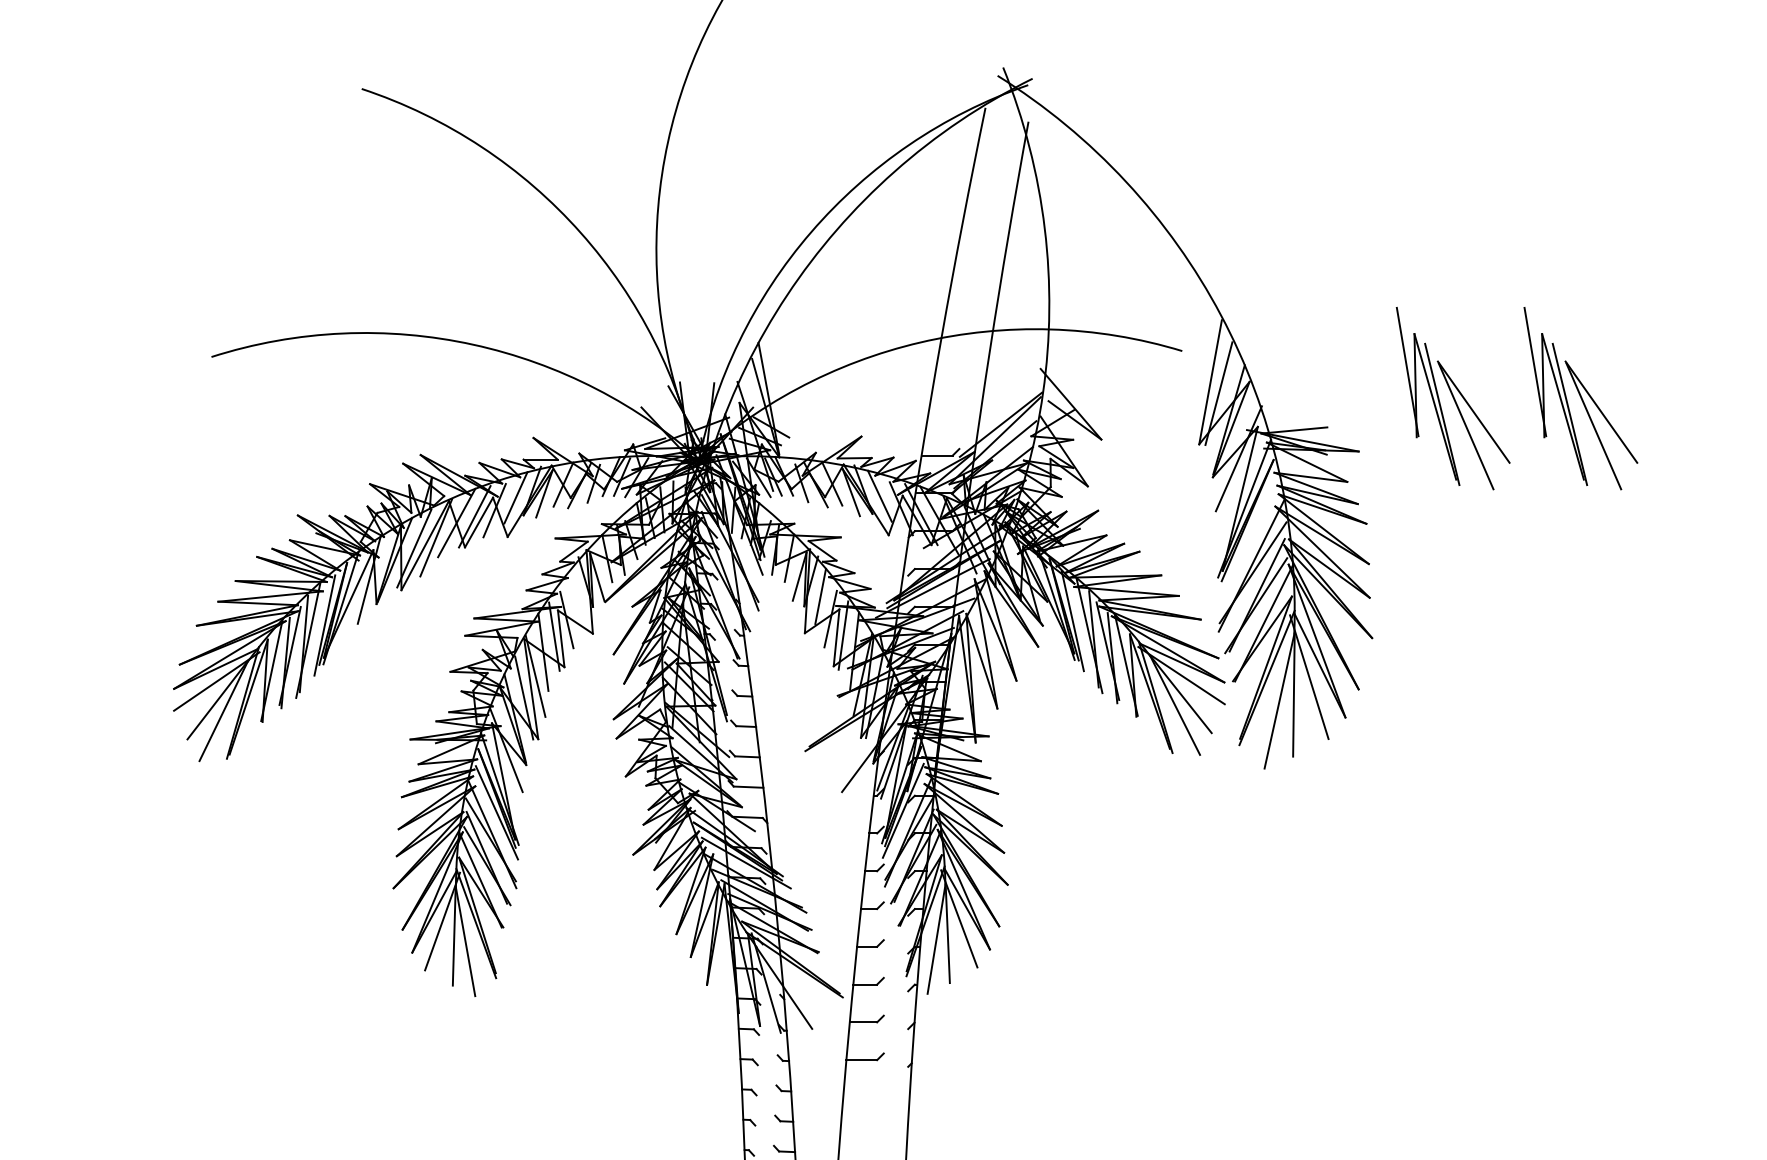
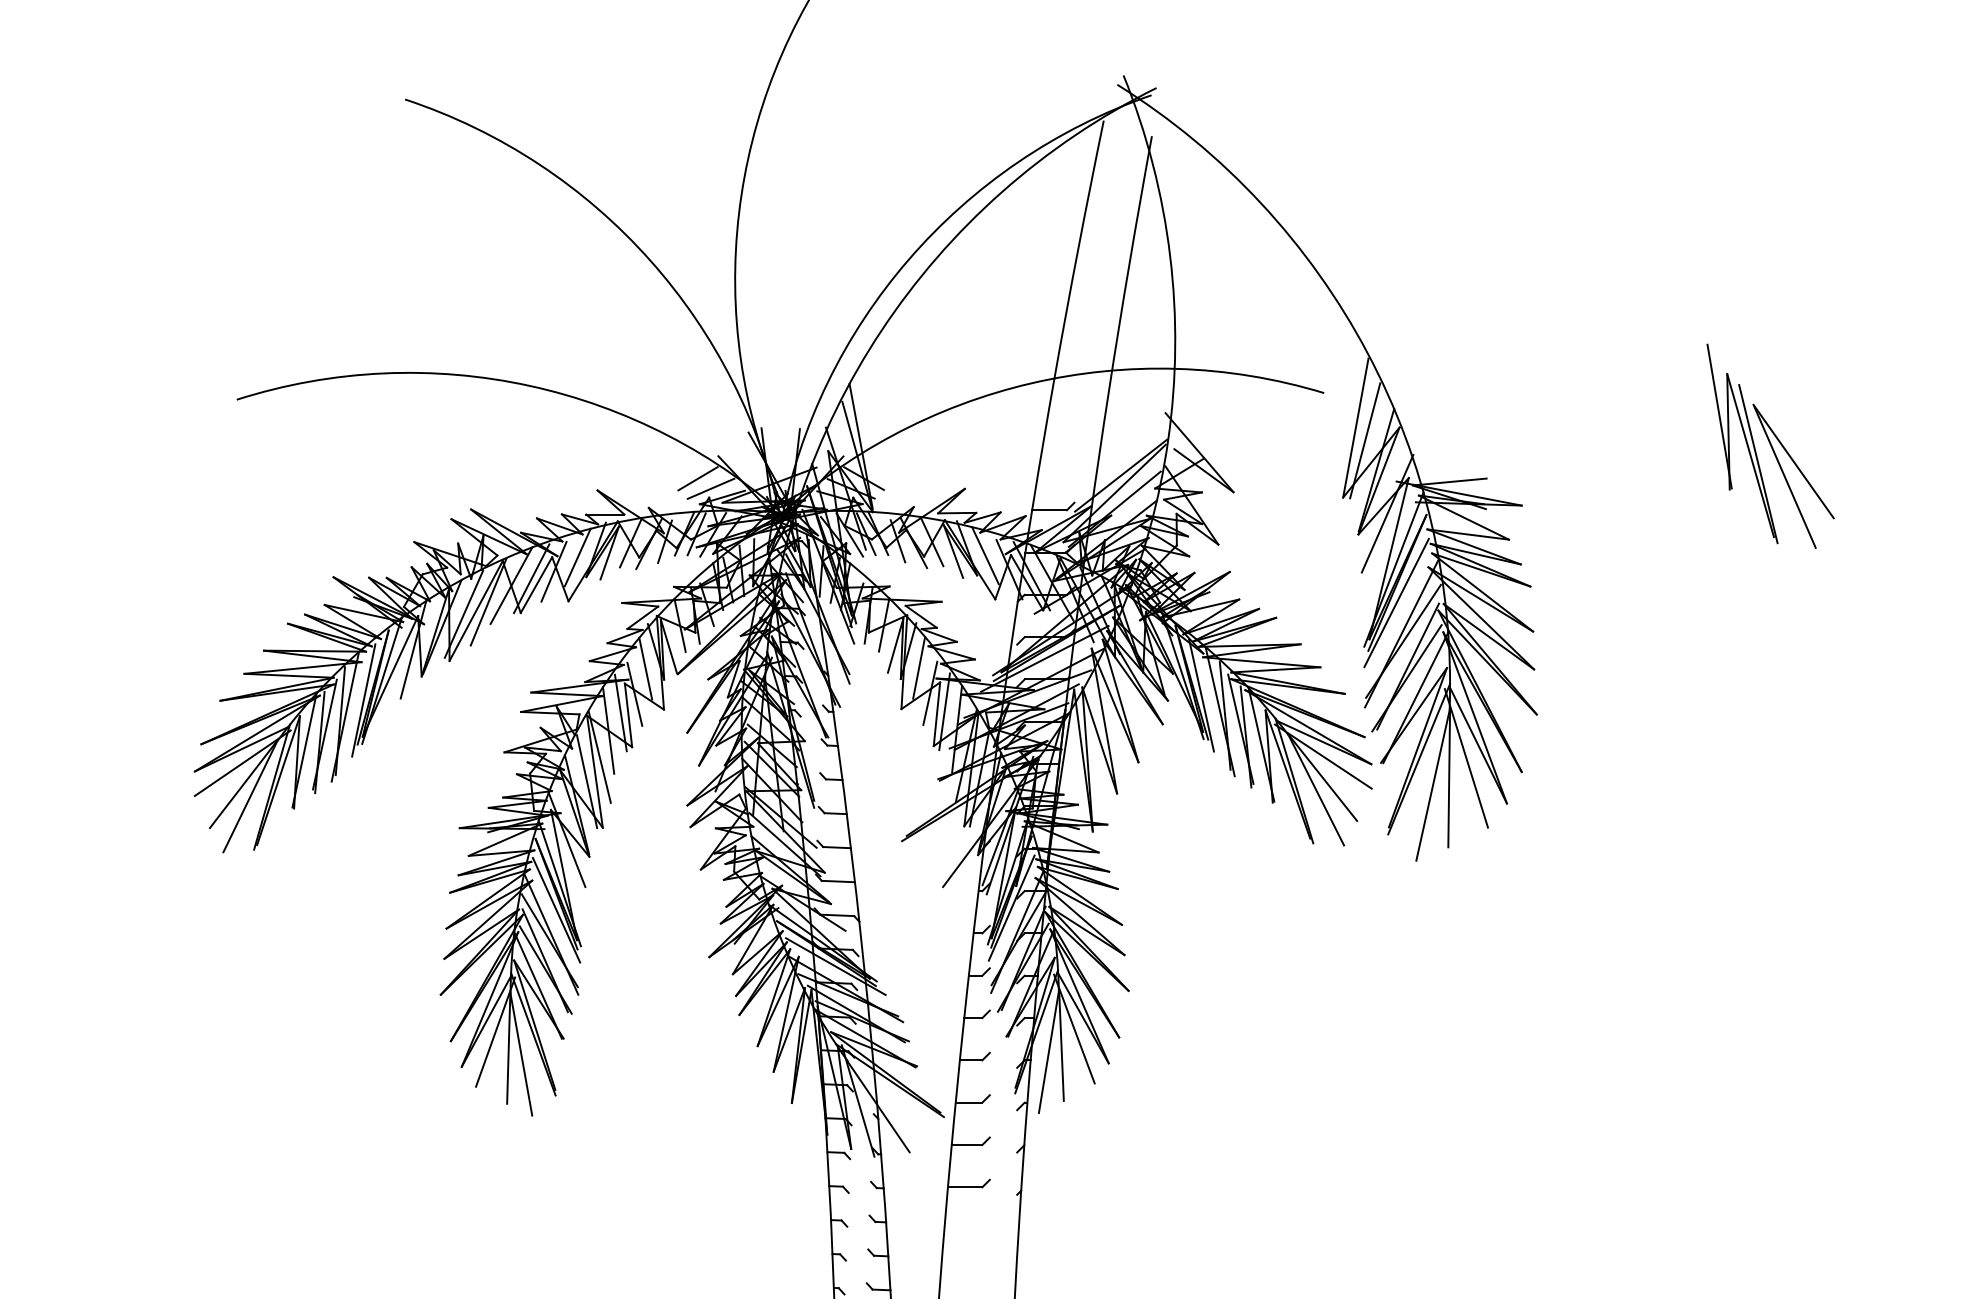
part: (1453, 397) -> (1627, 445), removed
line: (622, 427) -> (697, 478), added
line: (634, 436) -> (710, 488), added
line: (1246, 538) -> (1396, 602), added
line: (576, 596) -> (645, 668), added

